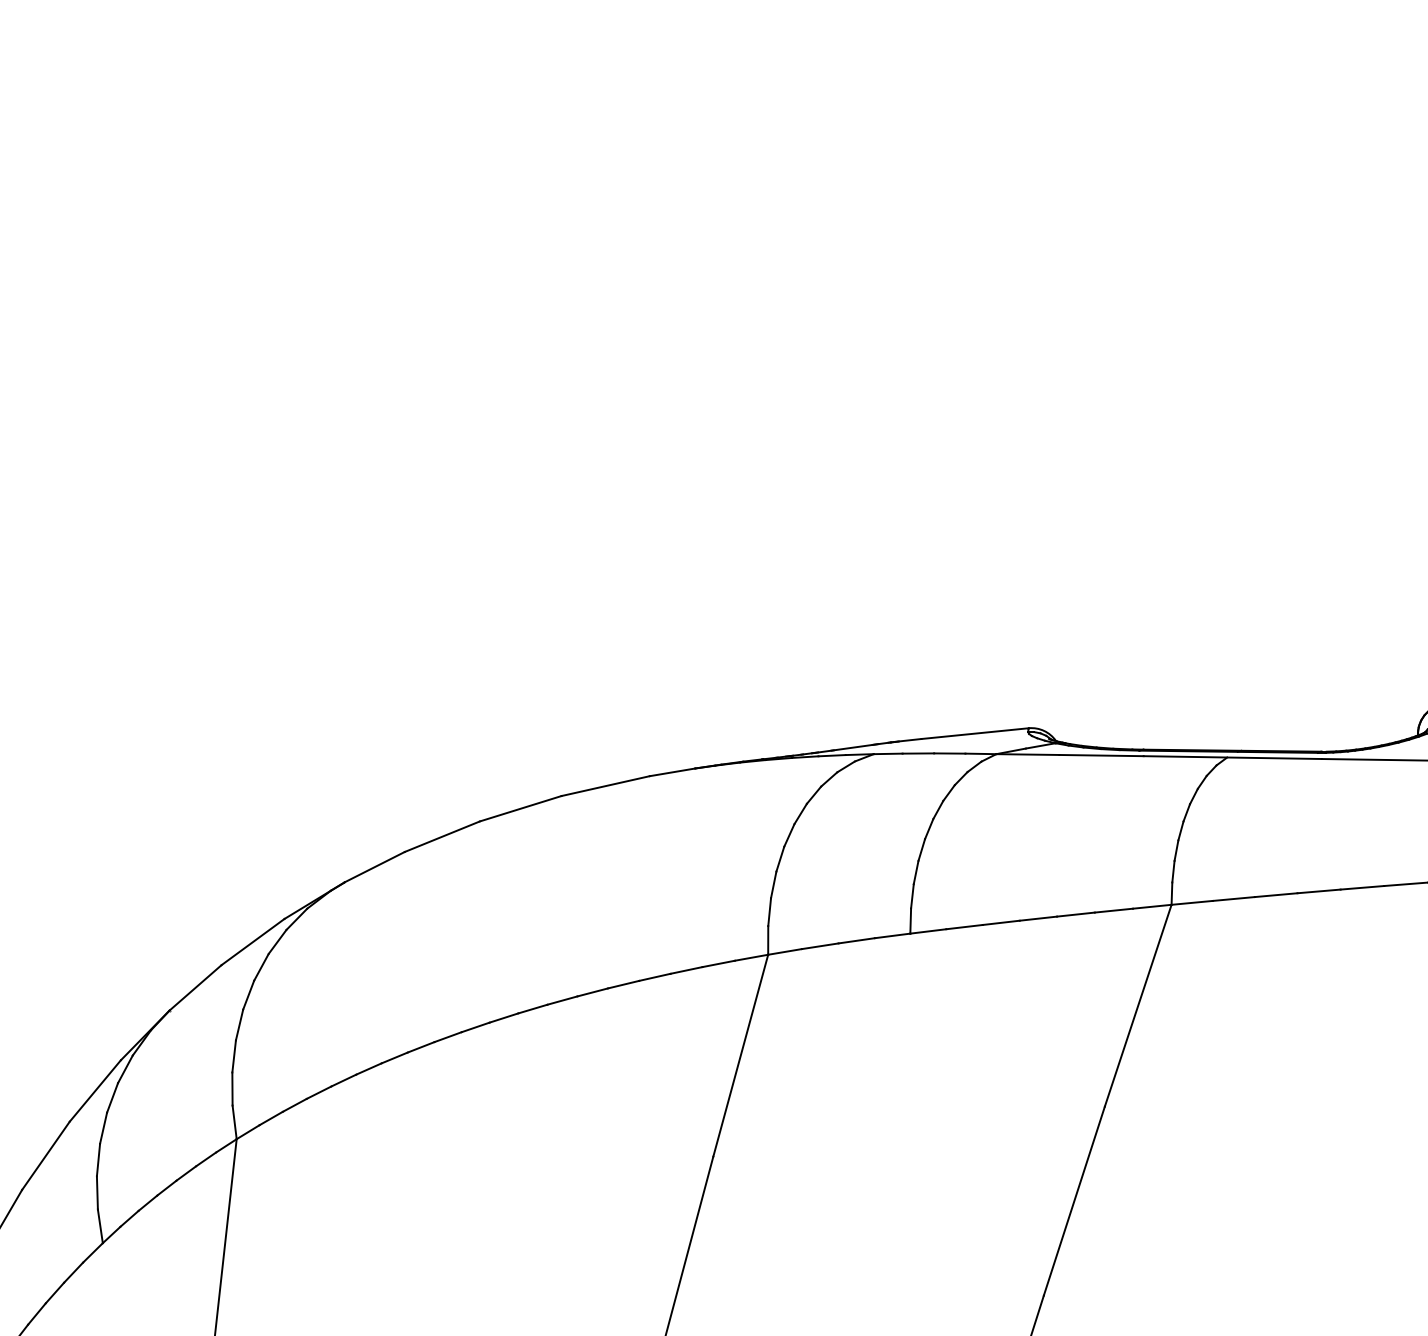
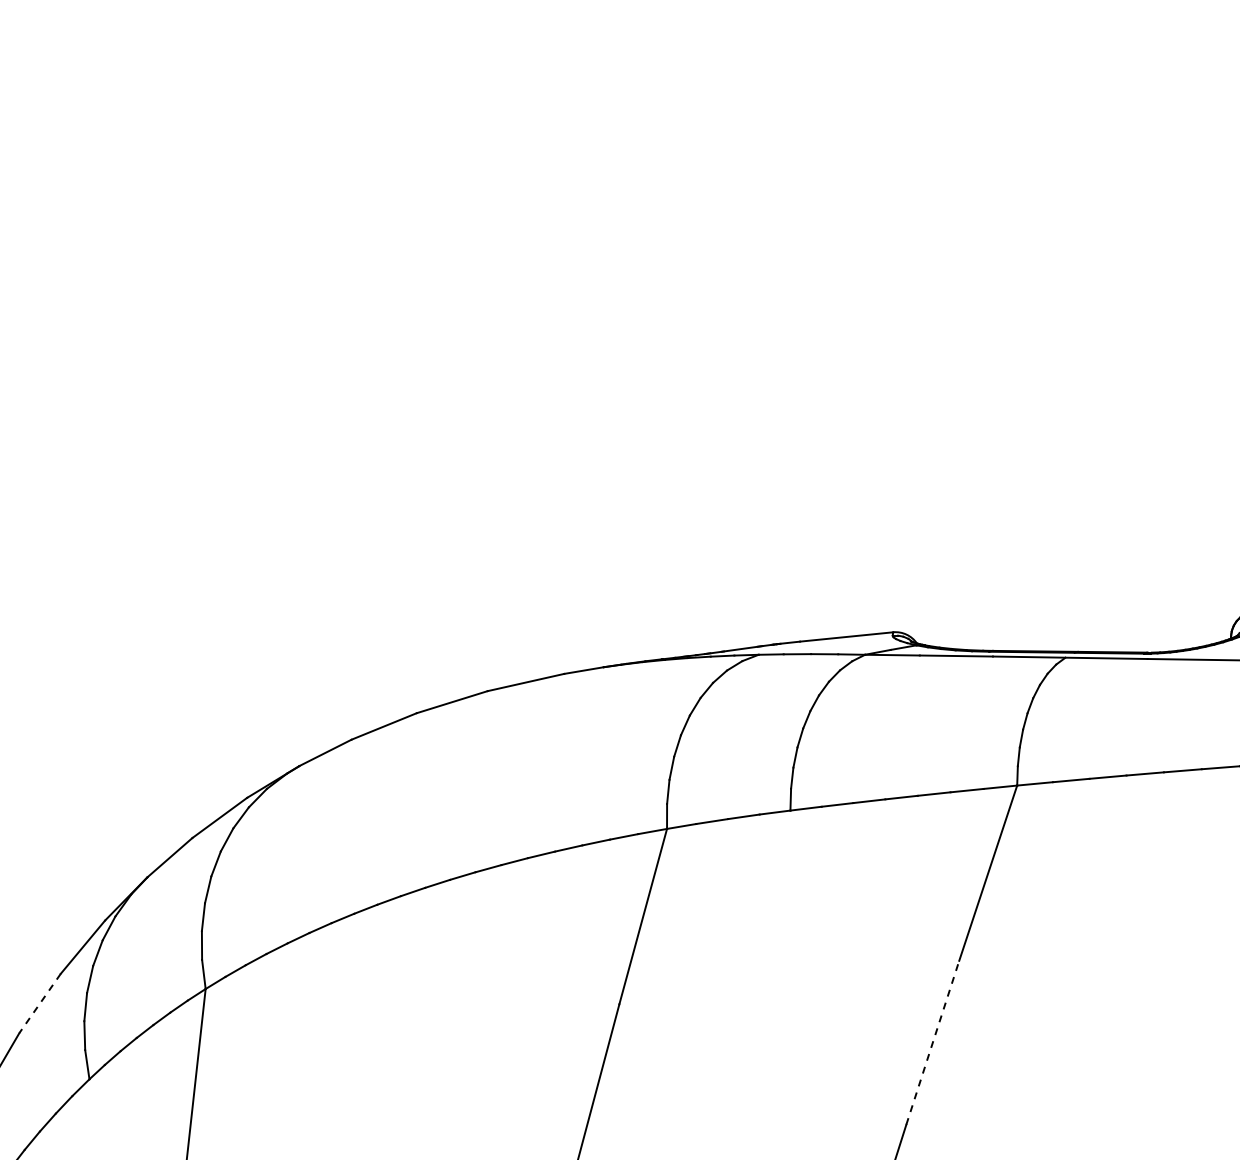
line: (45, 1155) -> (39, 1003), solid -> dashed
line: (1074, 1200) -> (932, 1042), solid -> dashed

